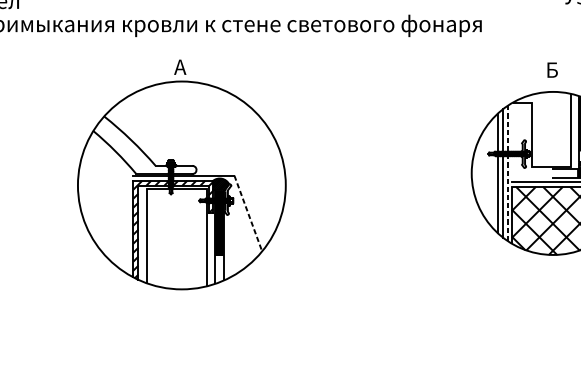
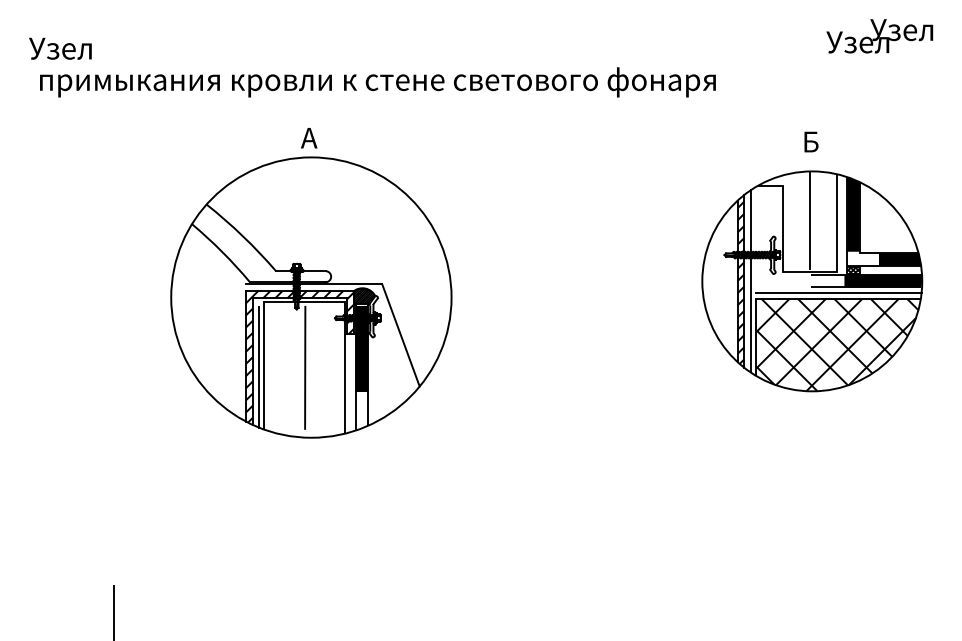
line: (551, 128) -> (809, 220), added
line: (507, 172) -> (750, 280), dashed -> solid
hatch: (500, 174) -> (740, 282), added
line: (248, 213) -> (401, 335), dashed -> solid
line: (143, 236) -> (259, 366), added
line: (177, 237) -> (305, 367), added

